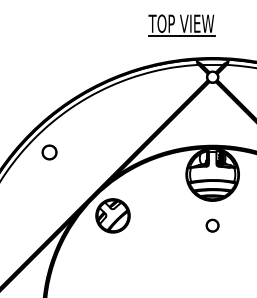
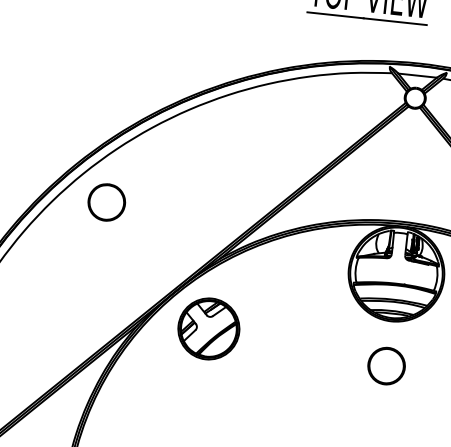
part: (49, 152) -> (106, 202), size x1.43
circle: (212, 225) -> (386, 365), size x1.67

